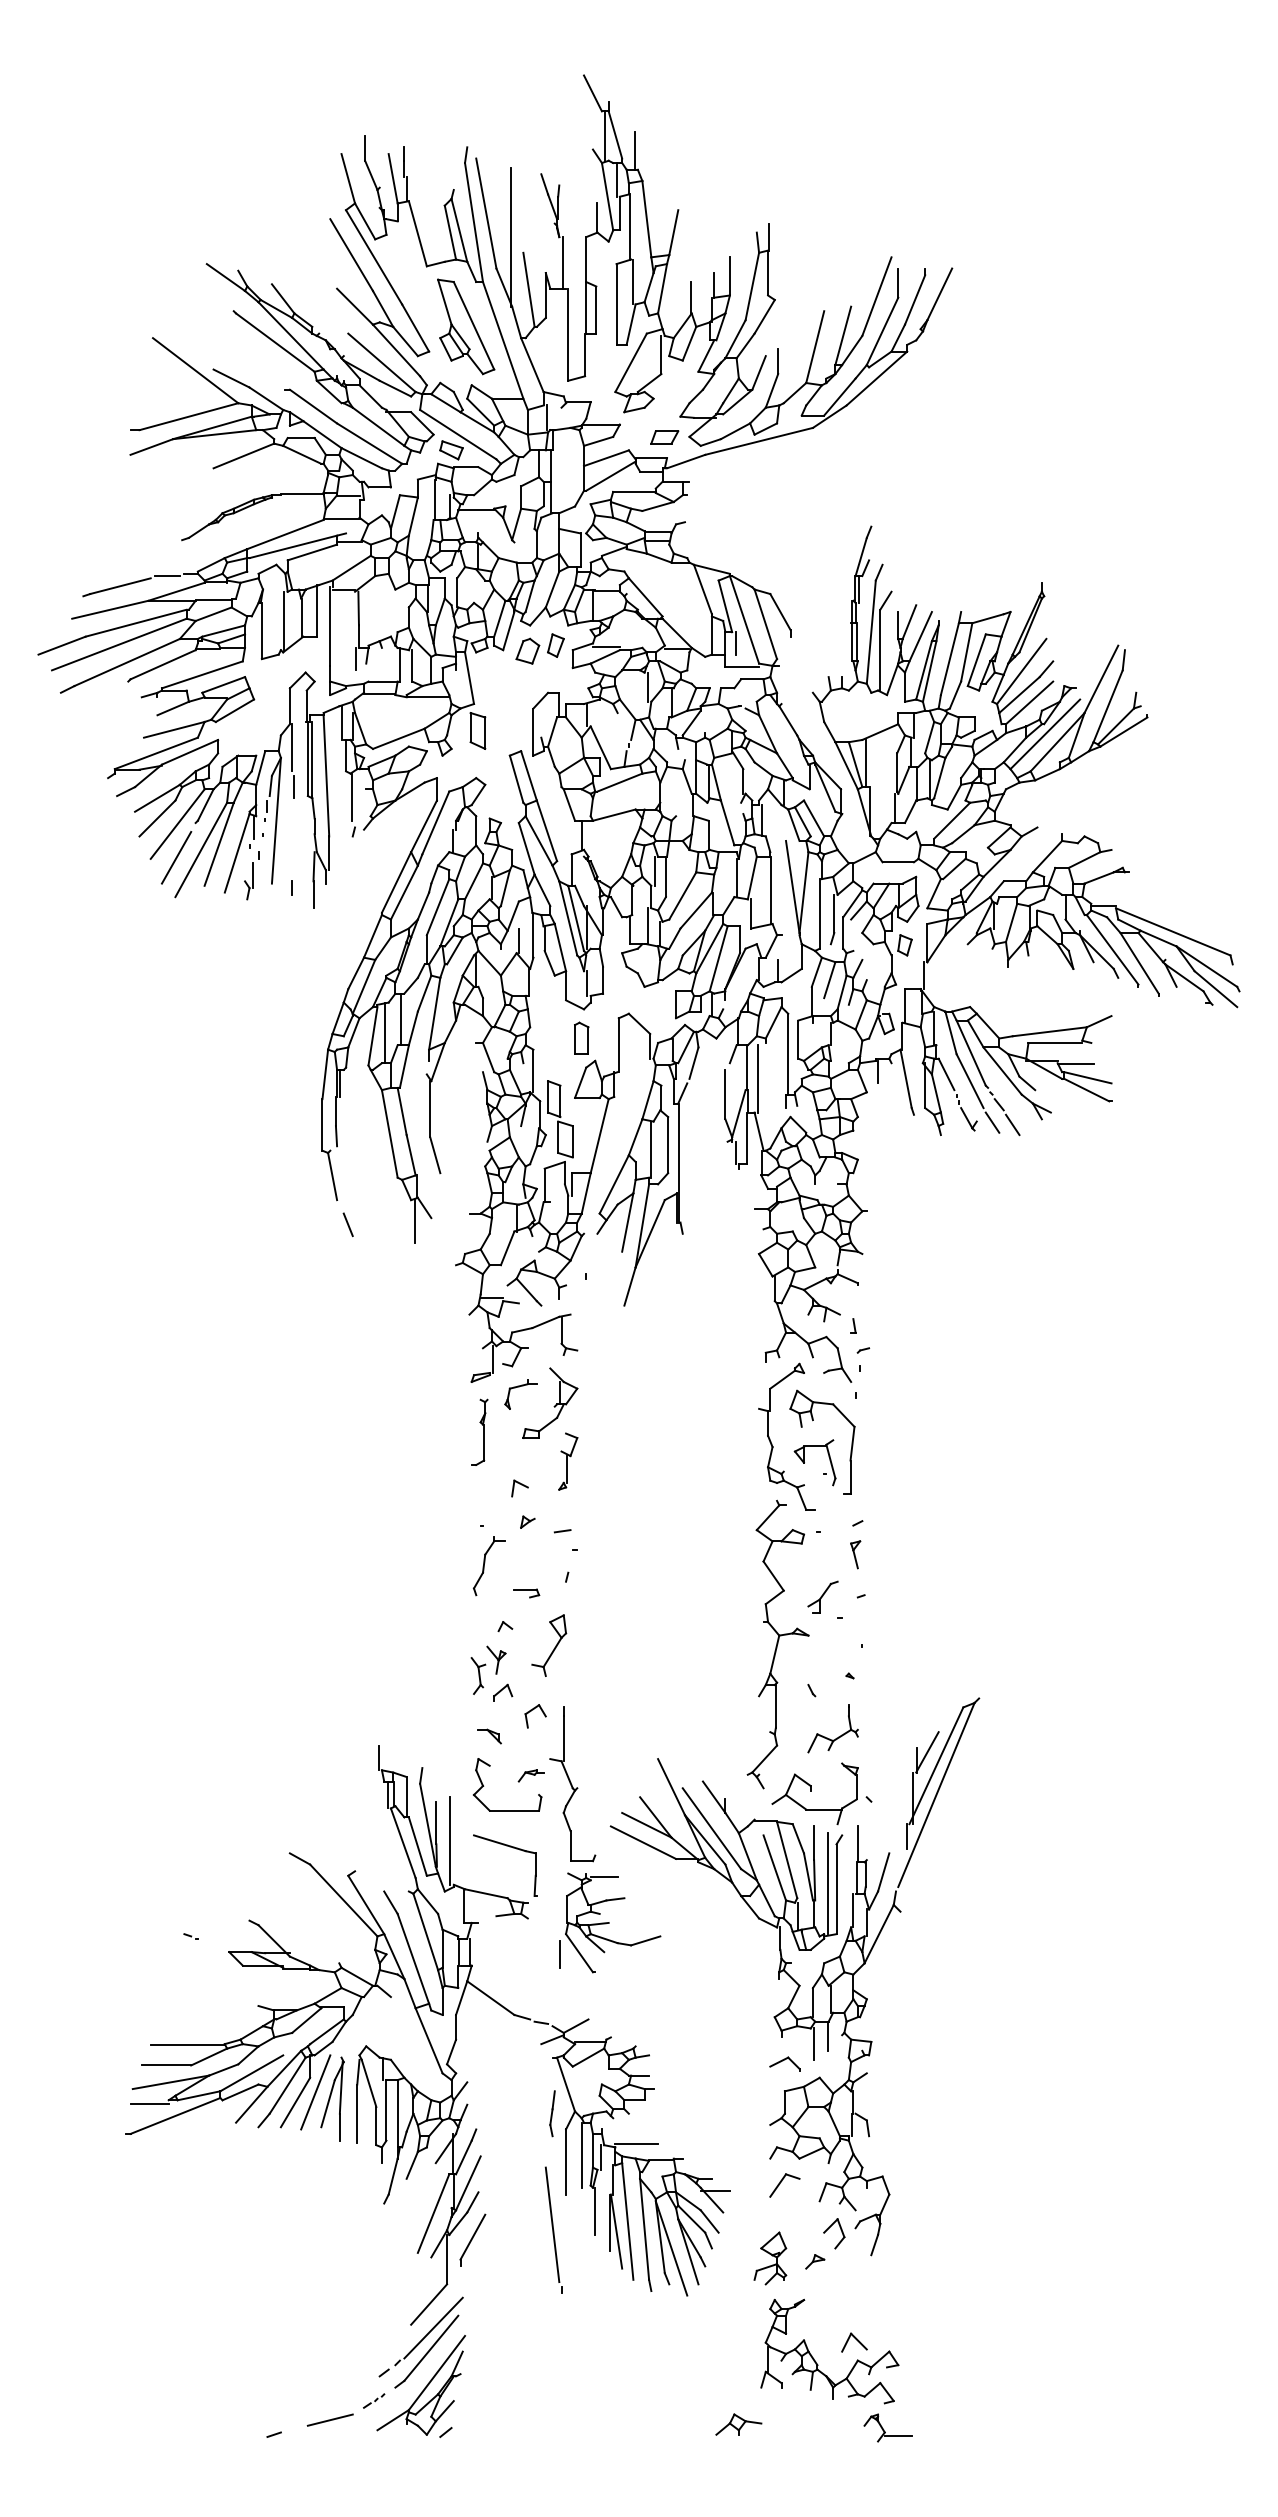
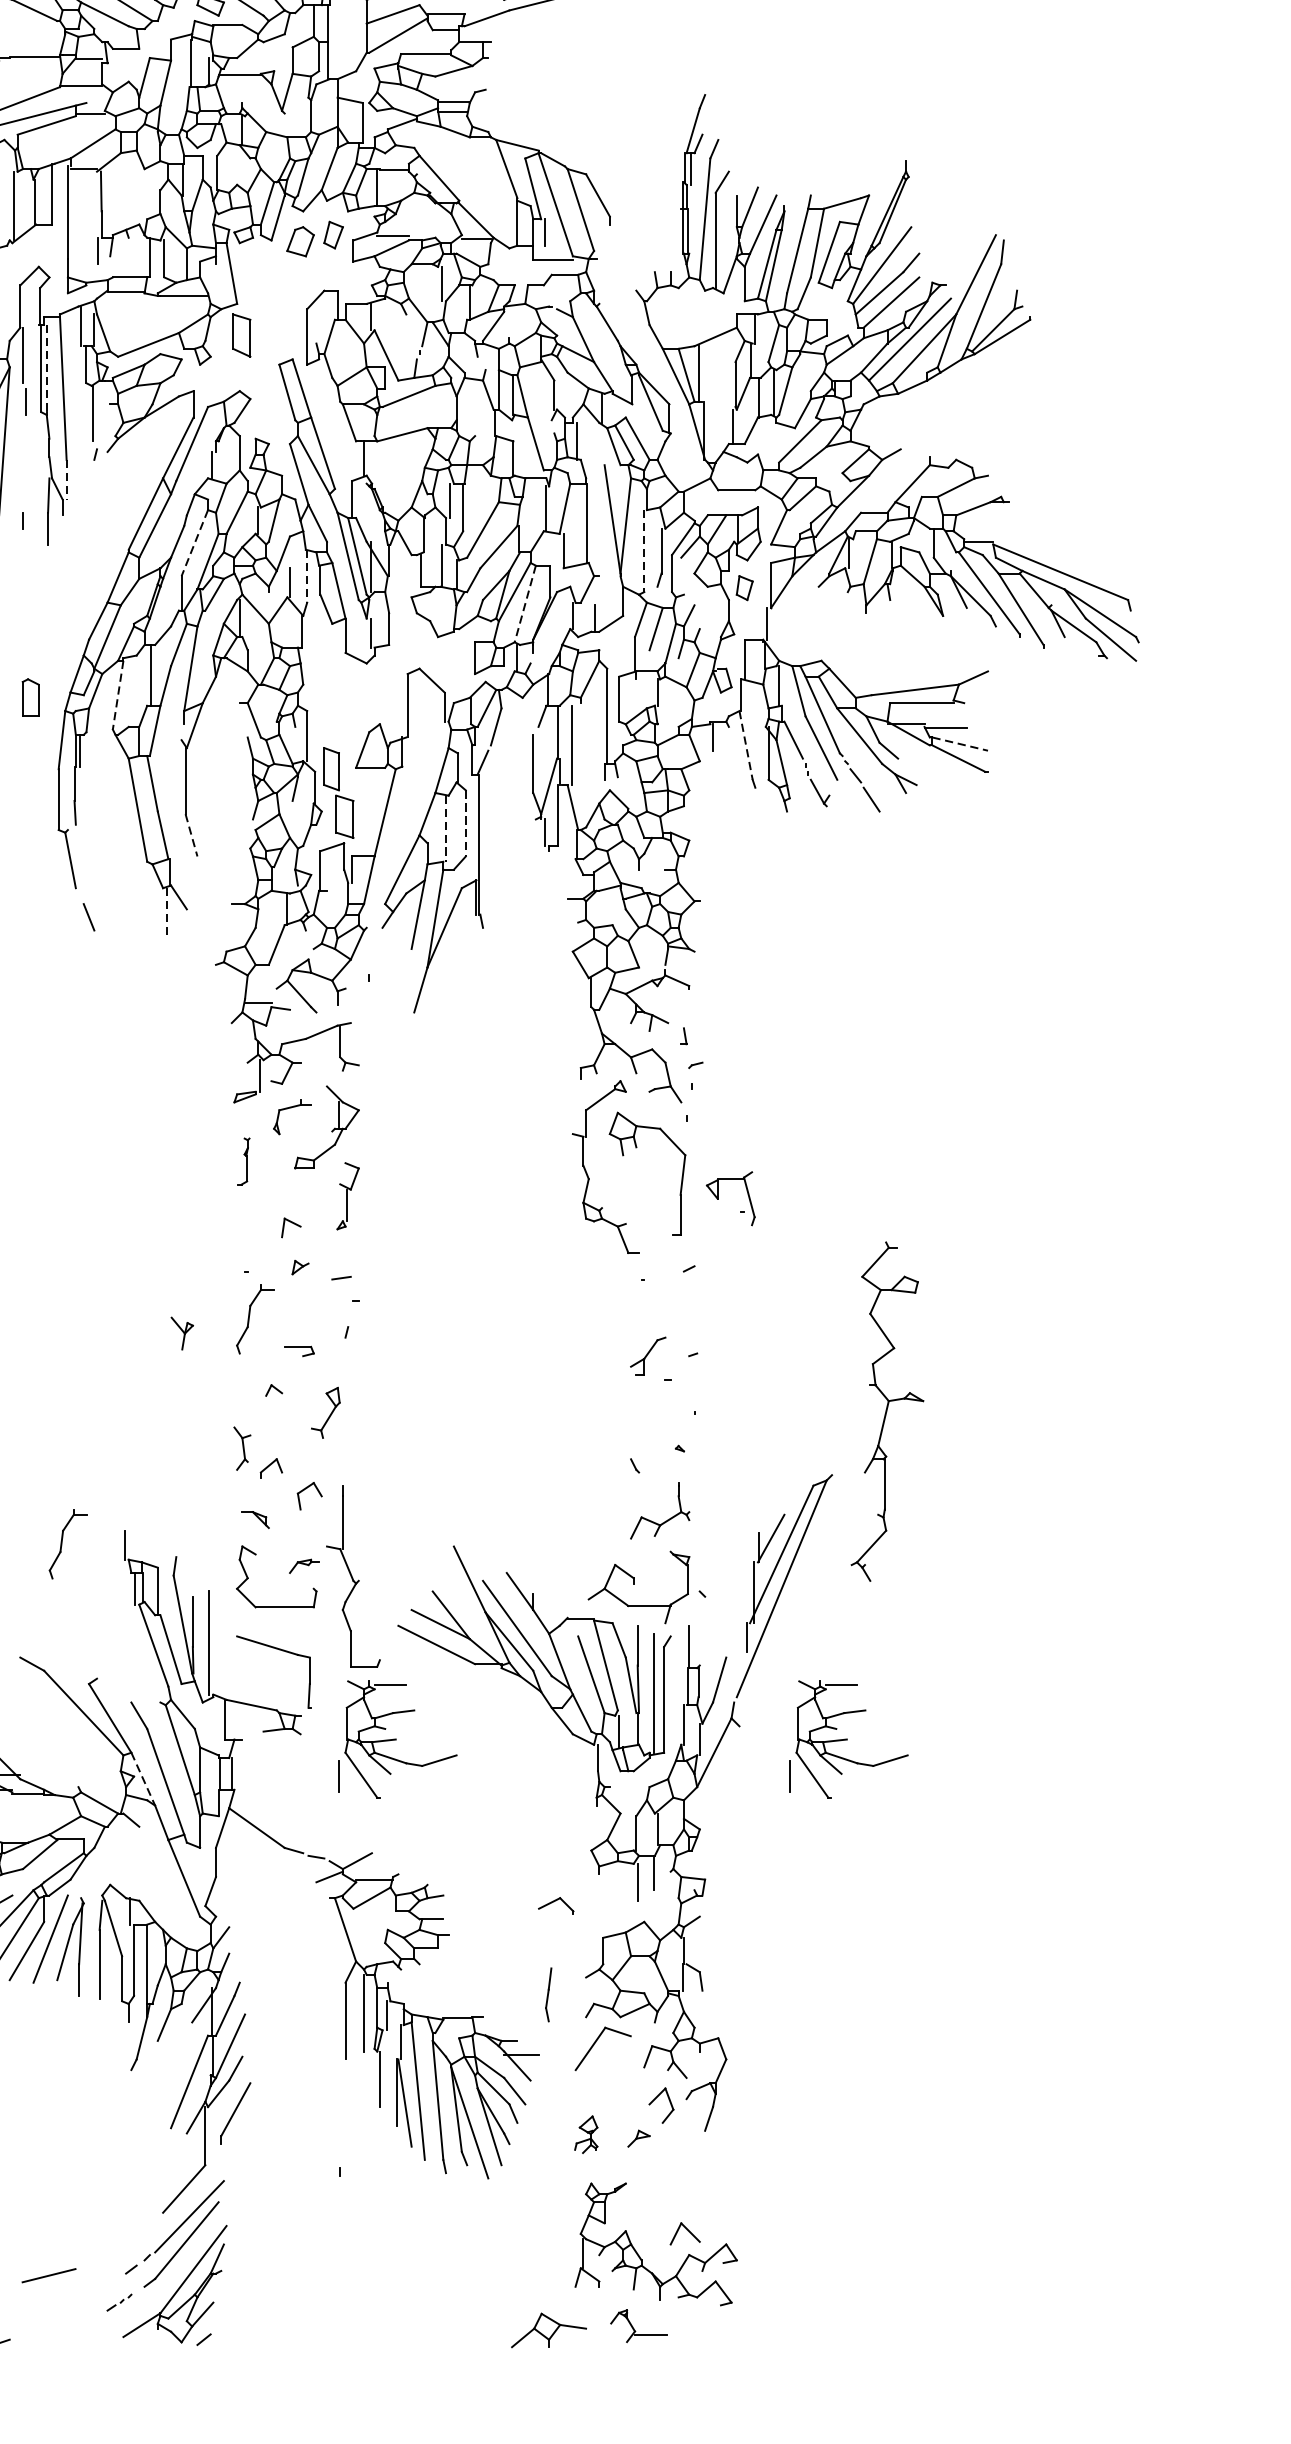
line: (312, 759) -> (46, 369), solid -> dashed
line: (329, 853) -> (66, 479), solid -> dashed
line: (437, 907) -> (194, 543), solid -> dashed
line: (819, 913) -> (644, 550), solid -> dashed
line: (533, 935) -> (307, 576), solid -> dashed
line: (718, 958) -> (525, 603), solid -> dashed
line: (385, 1032) -> (132, 690), removed
line: (372, 1036) -> (117, 695), solid -> dashed
part: (581, 1037) -> (30, 696), moved
line: (1088, 1077) -> (960, 743), solid -> dashed
line: (906, 1078) -> (746, 744), solid -> dashed
line: (992, 1122) -> (847, 796), removed
line: (668, 1145) -> (466, 823), solid -> dashed
line: (651, 1150) -> (446, 829), solid -> dashed
line: (435, 1155) -> (191, 835), solid -> dashed
line: (414, 1221) -> (167, 913), solid -> dashed
part: (479, 1431) -> (243, 1160), size x0.6
part: (804, 1462) -> (718, 1198), moved
part: (855, 1554) -> (686, 1305), removed
part: (777, 1644) -> (886, 1411), moved
part: (549, 1645) -> (326, 1412), size x0.7
part: (496, 1659) -> (182, 1332), moved
part: (329, 1757) -> (66, 1544), added
part: (993, 1922) -> (849, 1739), added
line: (394, 1956) -> (143, 1779), solid -> dashed
part: (784, 2063) -> (555, 1905), moved
part: (552, 2113) -> (548, 1994), moved
line: (636, 2144) -> (428, 2000), removed
part: (784, 2185) -> (602, 2048), size x1.6
line: (552, 2224) -> (329, 2094), removed
part: (770, 2258) -> (586, 2134), size x0.6
line: (329, 2419) -> (48, 2274), moved
part: (738, 2424) -> (548, 2330), size x1.4
part: (887, 2427) -> (638, 2325), moved

